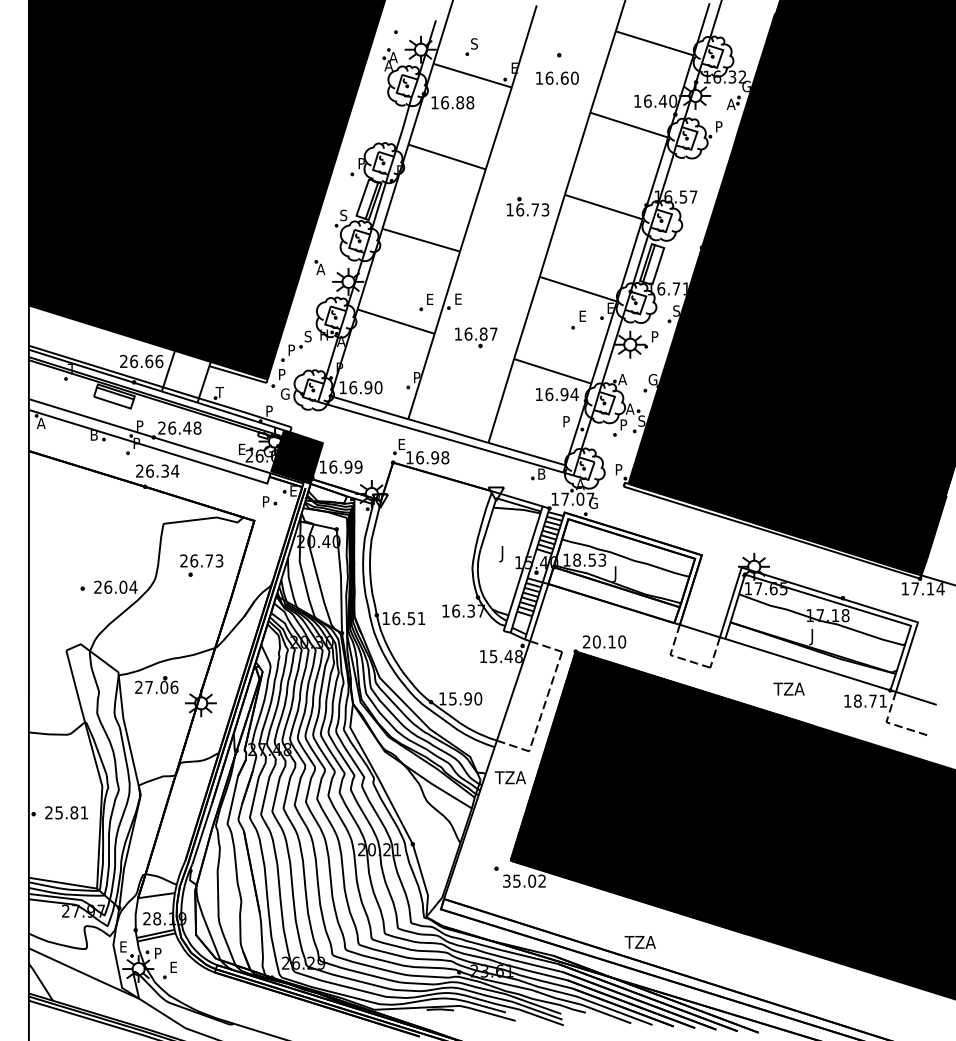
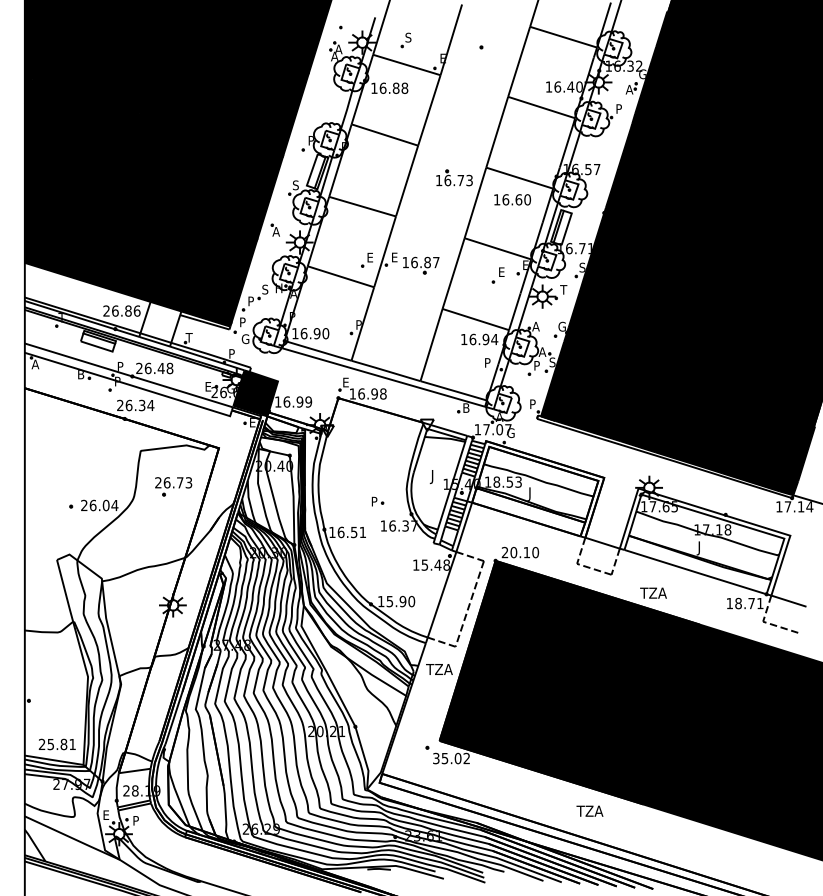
text: (557, 77) -> (512, 199), moved
text: (654, 336) -> (563, 289), P -> T
part: (476, 337) -> (421, 265), moved
text: (149, 360) -> (128, 310), 26.66 -> 26.86
part: (270, 501) -> (378, 501), moved
part: (156, 684) -> (134, 589), removed
text: (788, 688) -> (653, 592), moved
text: (66, 812) -> (57, 744), moved
text: (639, 942) -> (589, 811), moved
part: (169, 970) -> (145, 835), removed

